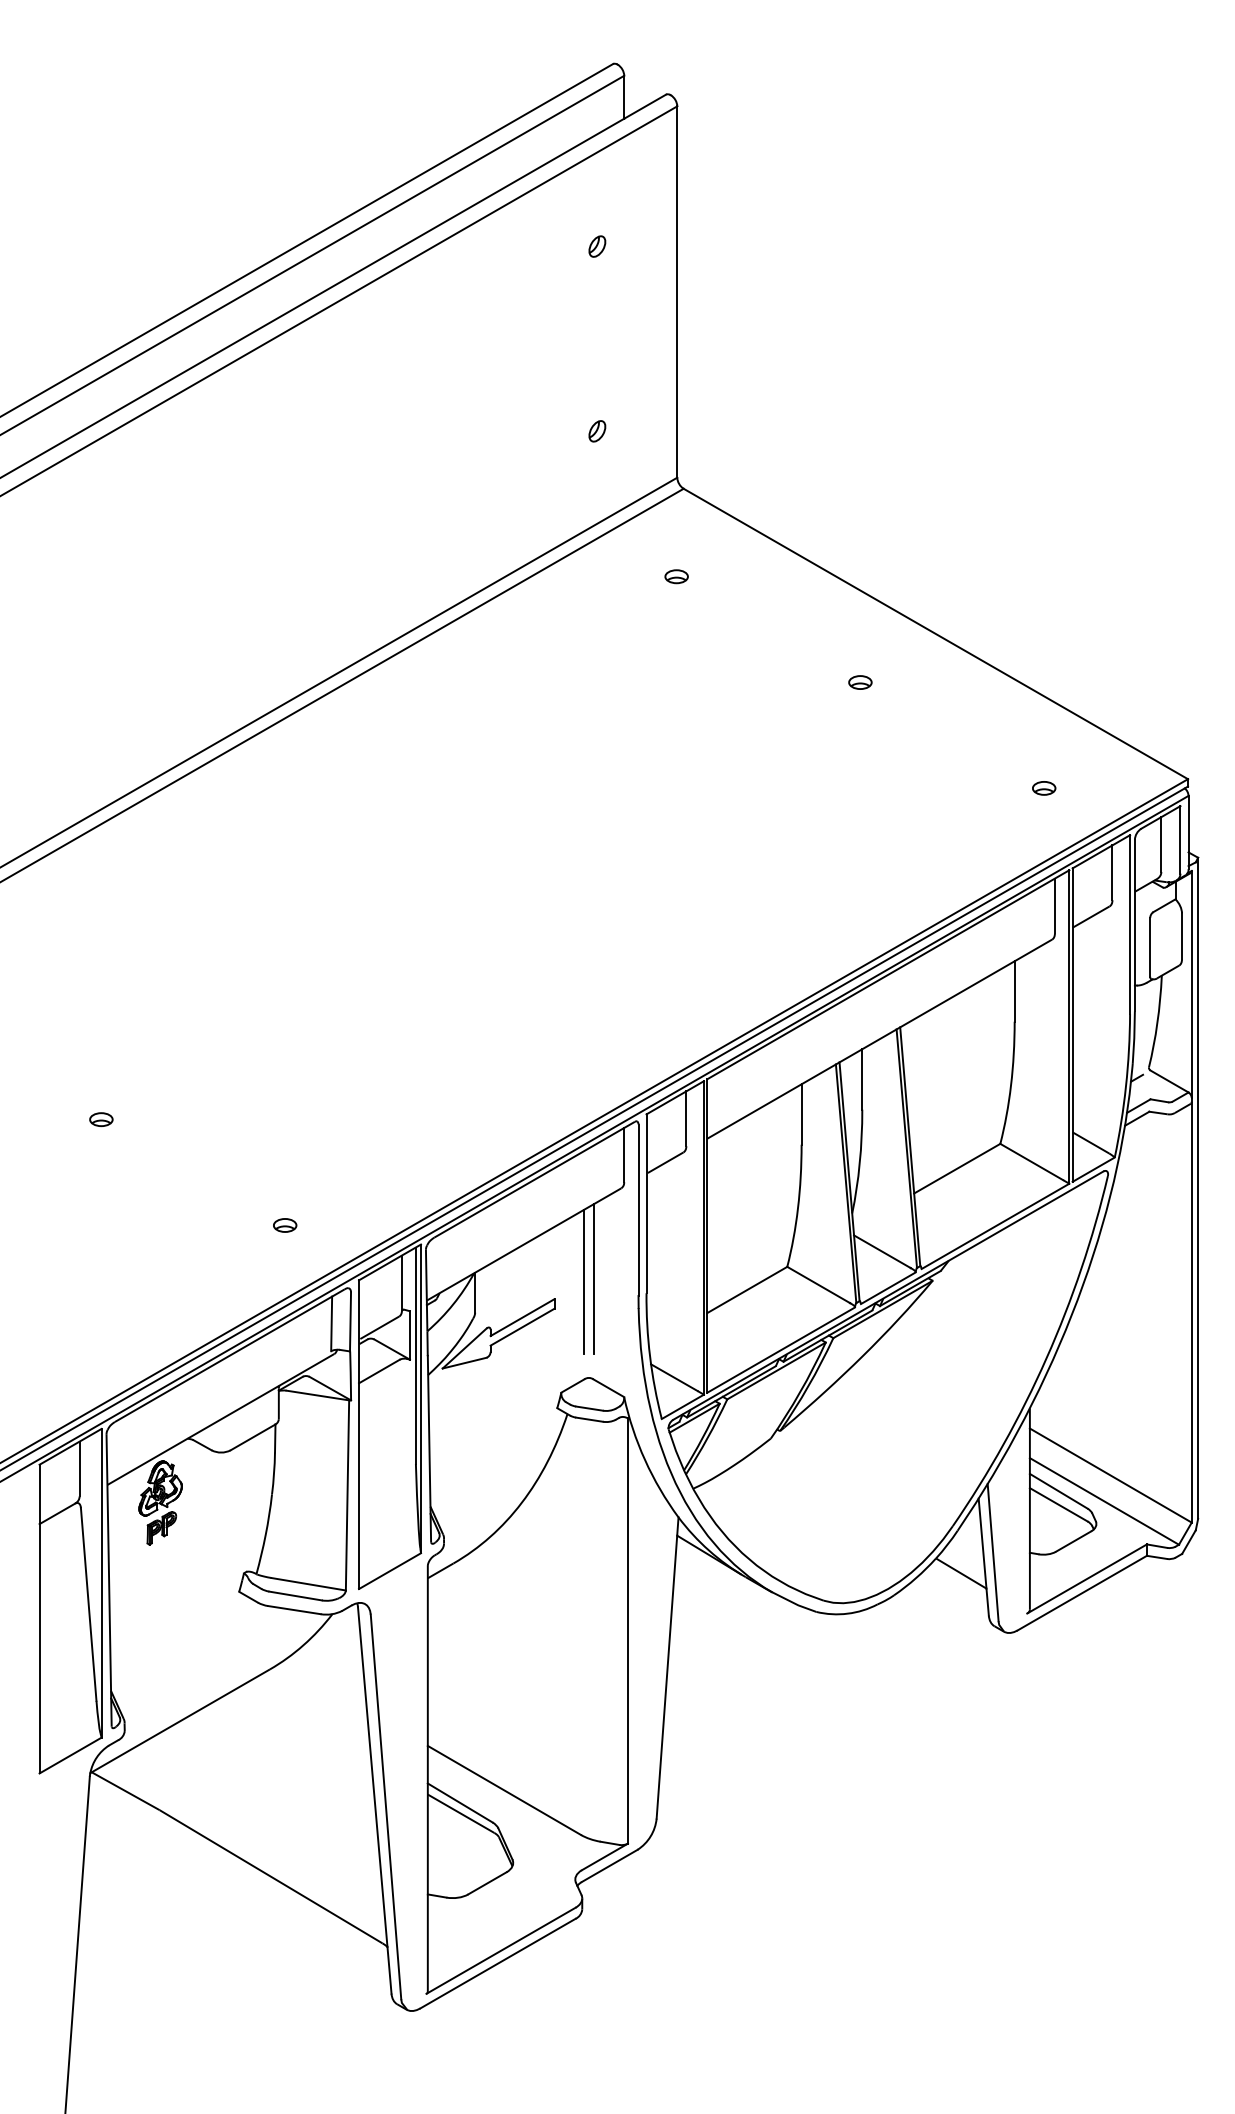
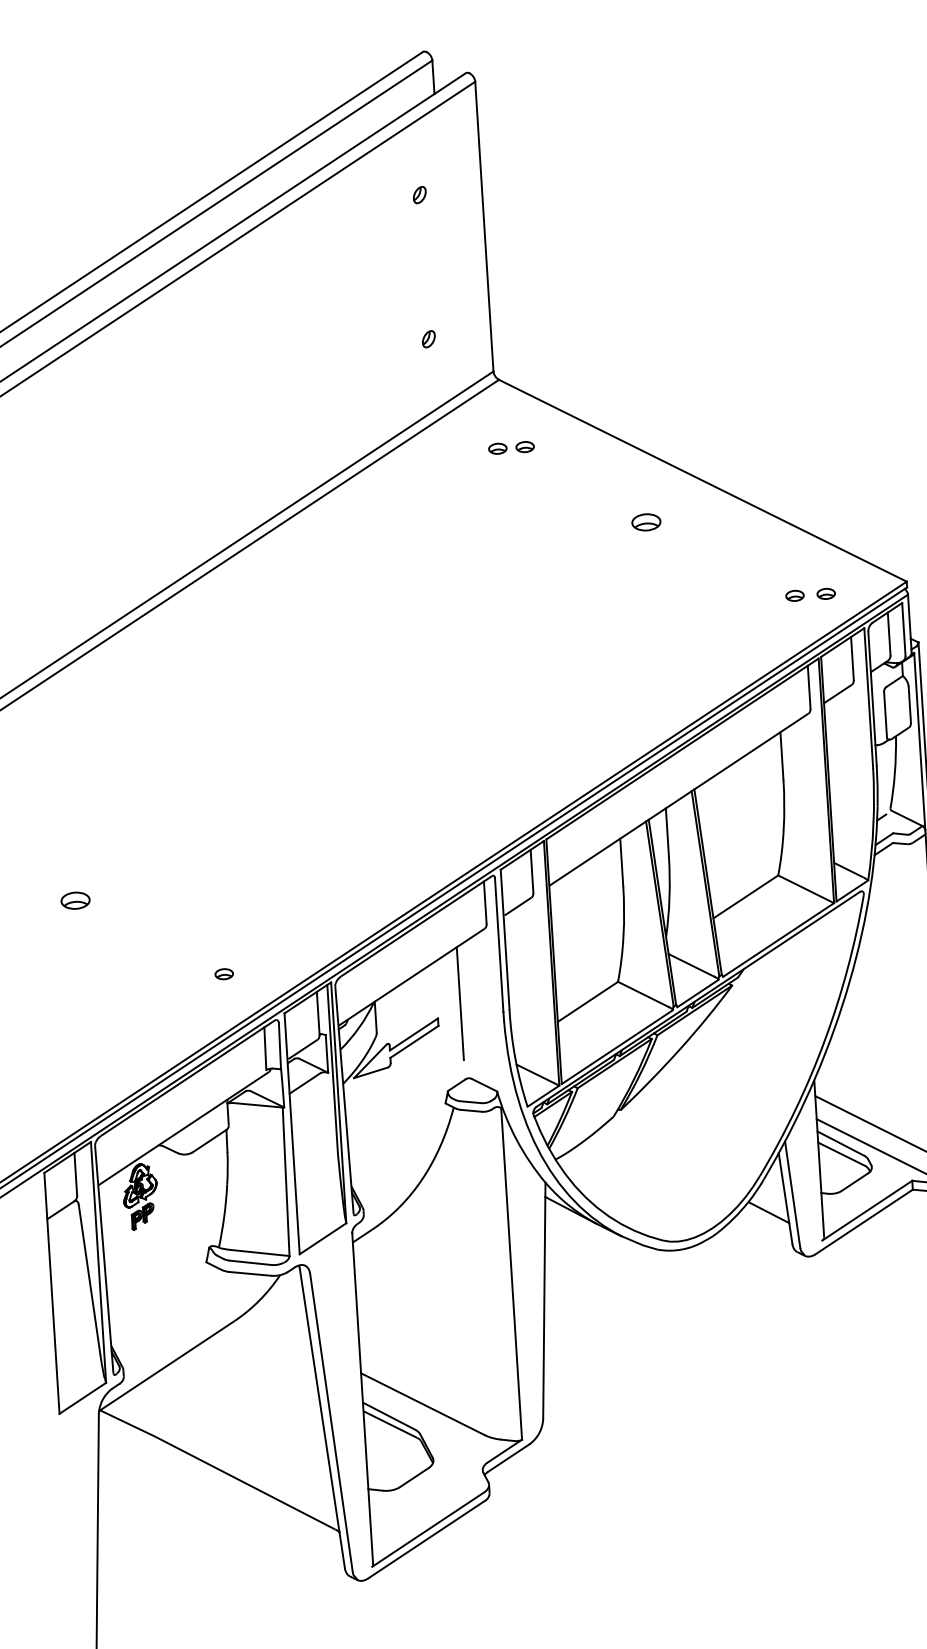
part: (711, 576) -> (525, 446), added
part: (860, 682) -> (646, 522), size x1.6
part: (1084, 788) -> (826, 594), added
part: (101, 1119) -> (75, 900), size x1.6
line: (593, 1279) -> (467, 1001), removed

